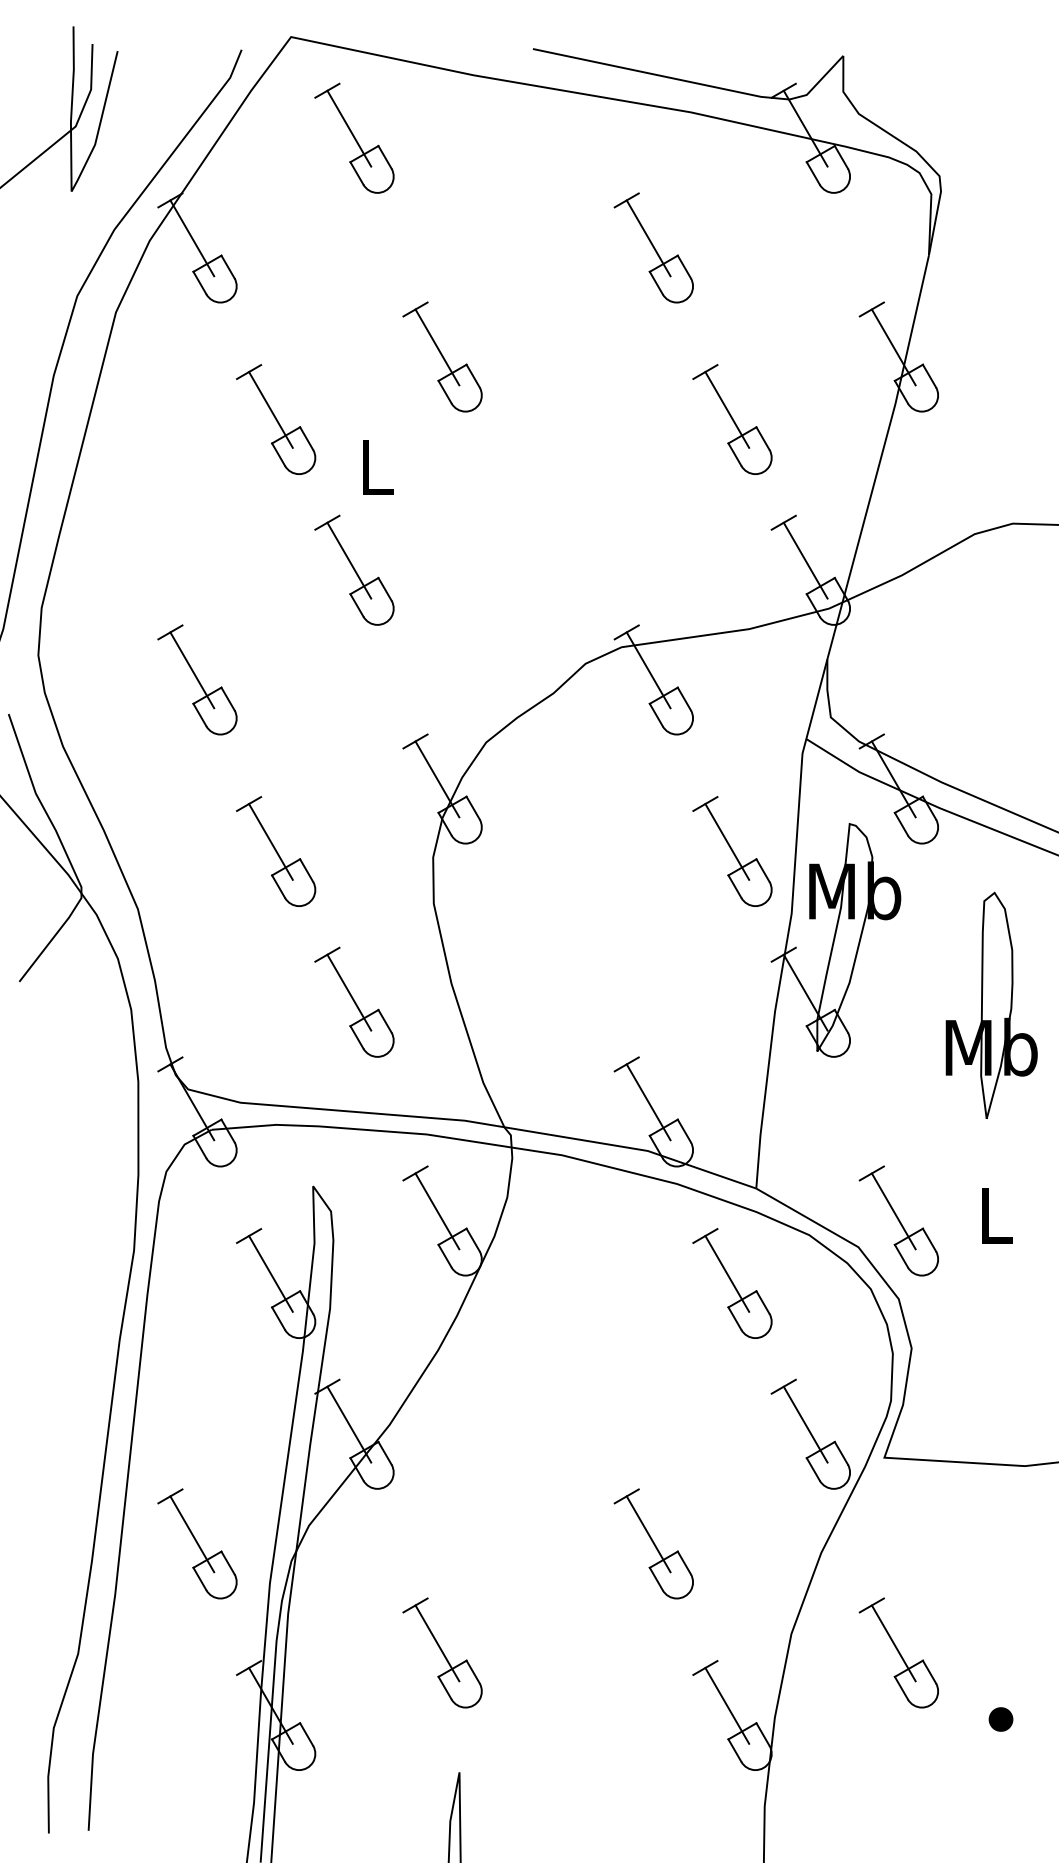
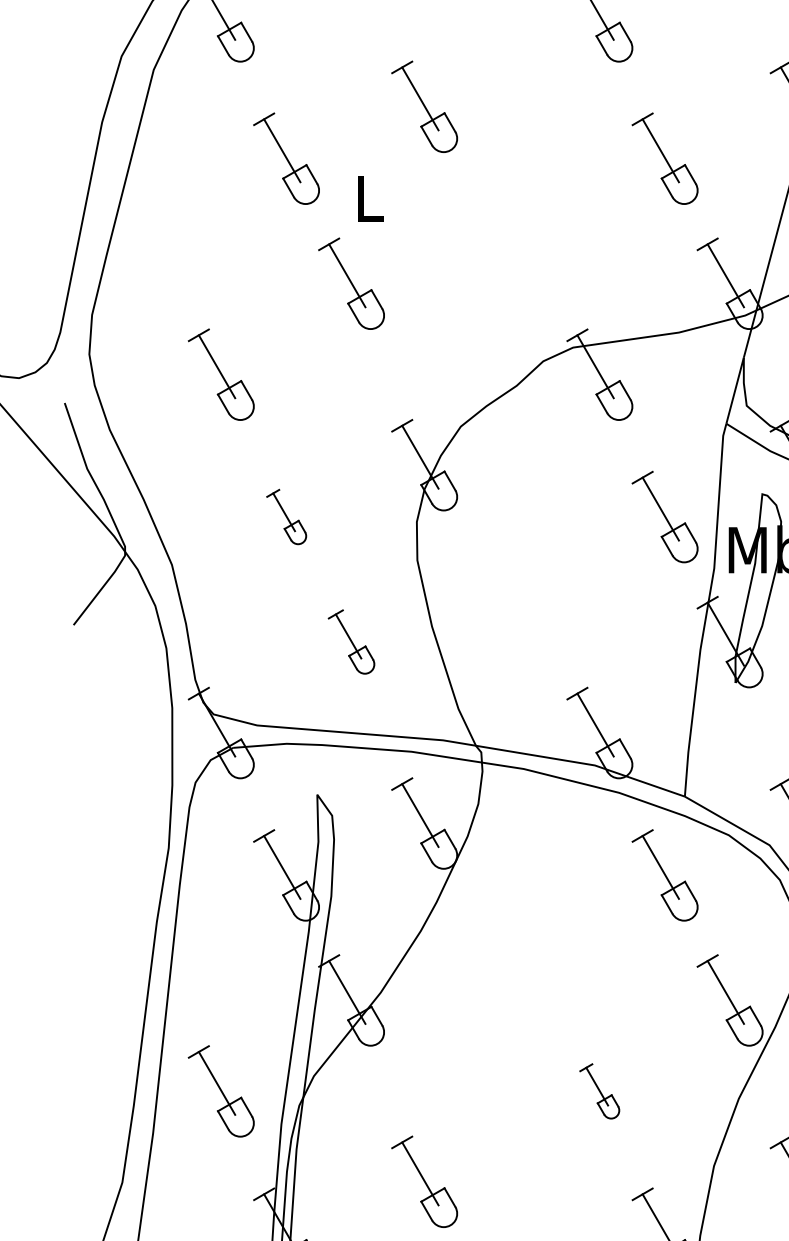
part: (276, 851) -> (286, 517), size x0.6
part: (354, 1001) -> (351, 641), size x0.7
part: (653, 1543) -> (599, 1091), size x0.6

